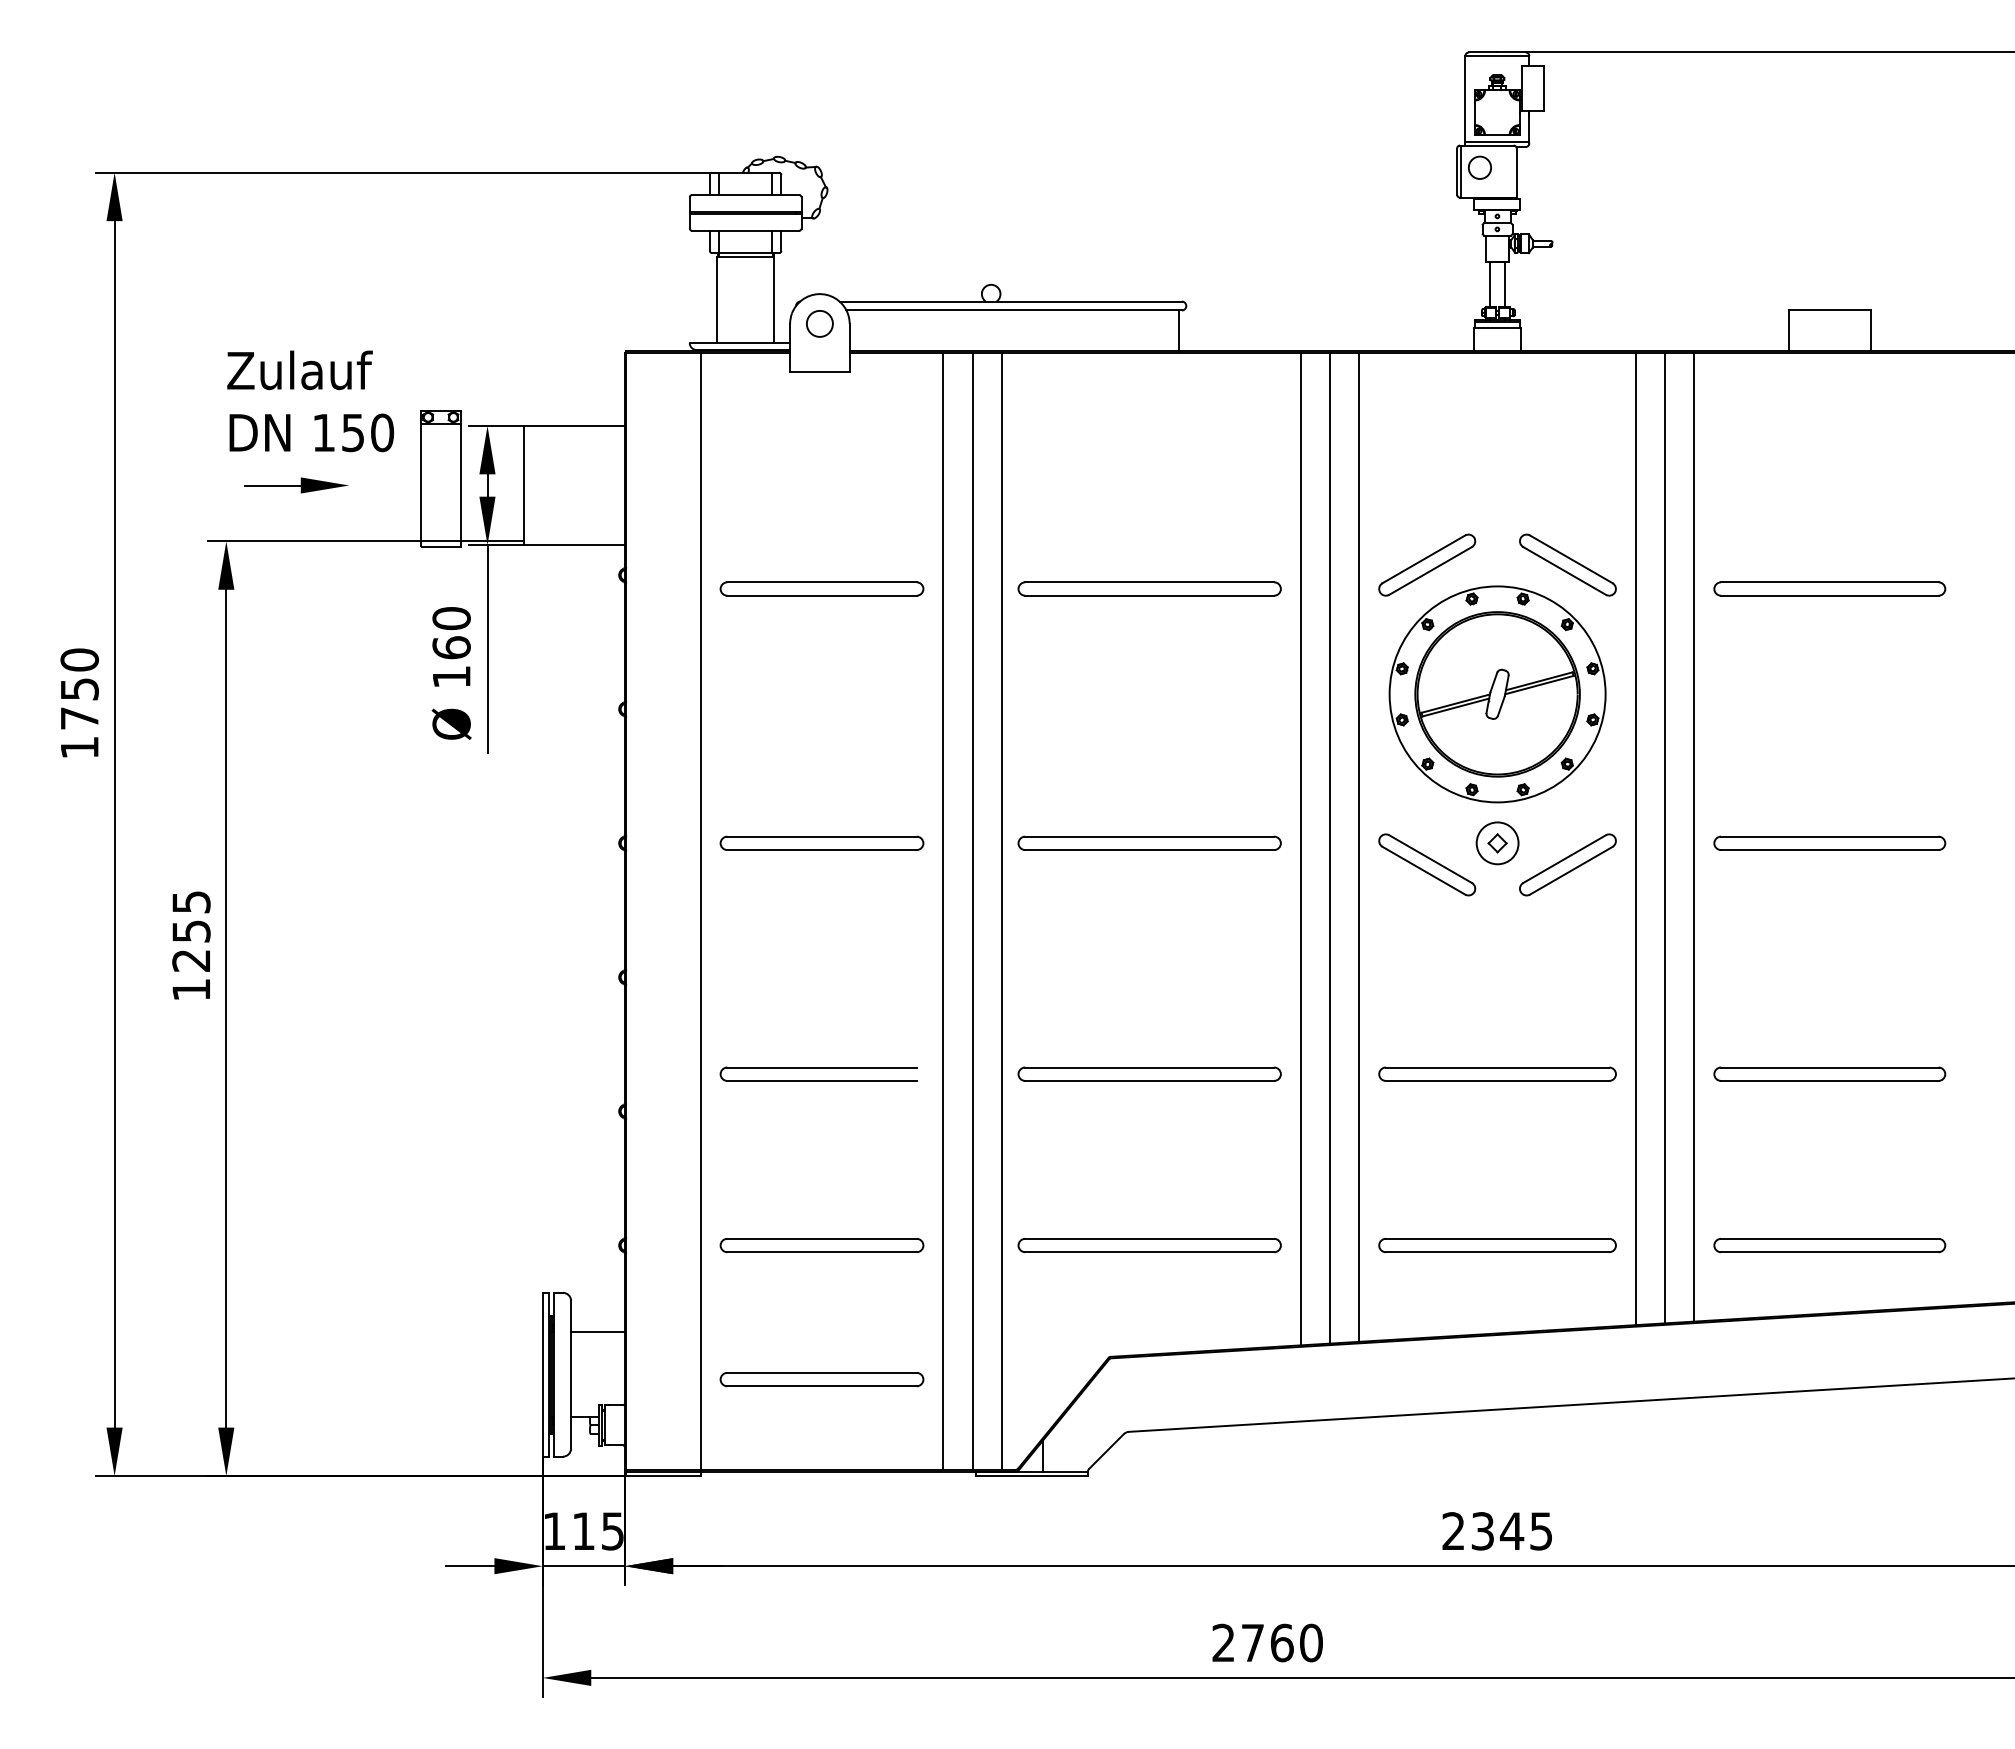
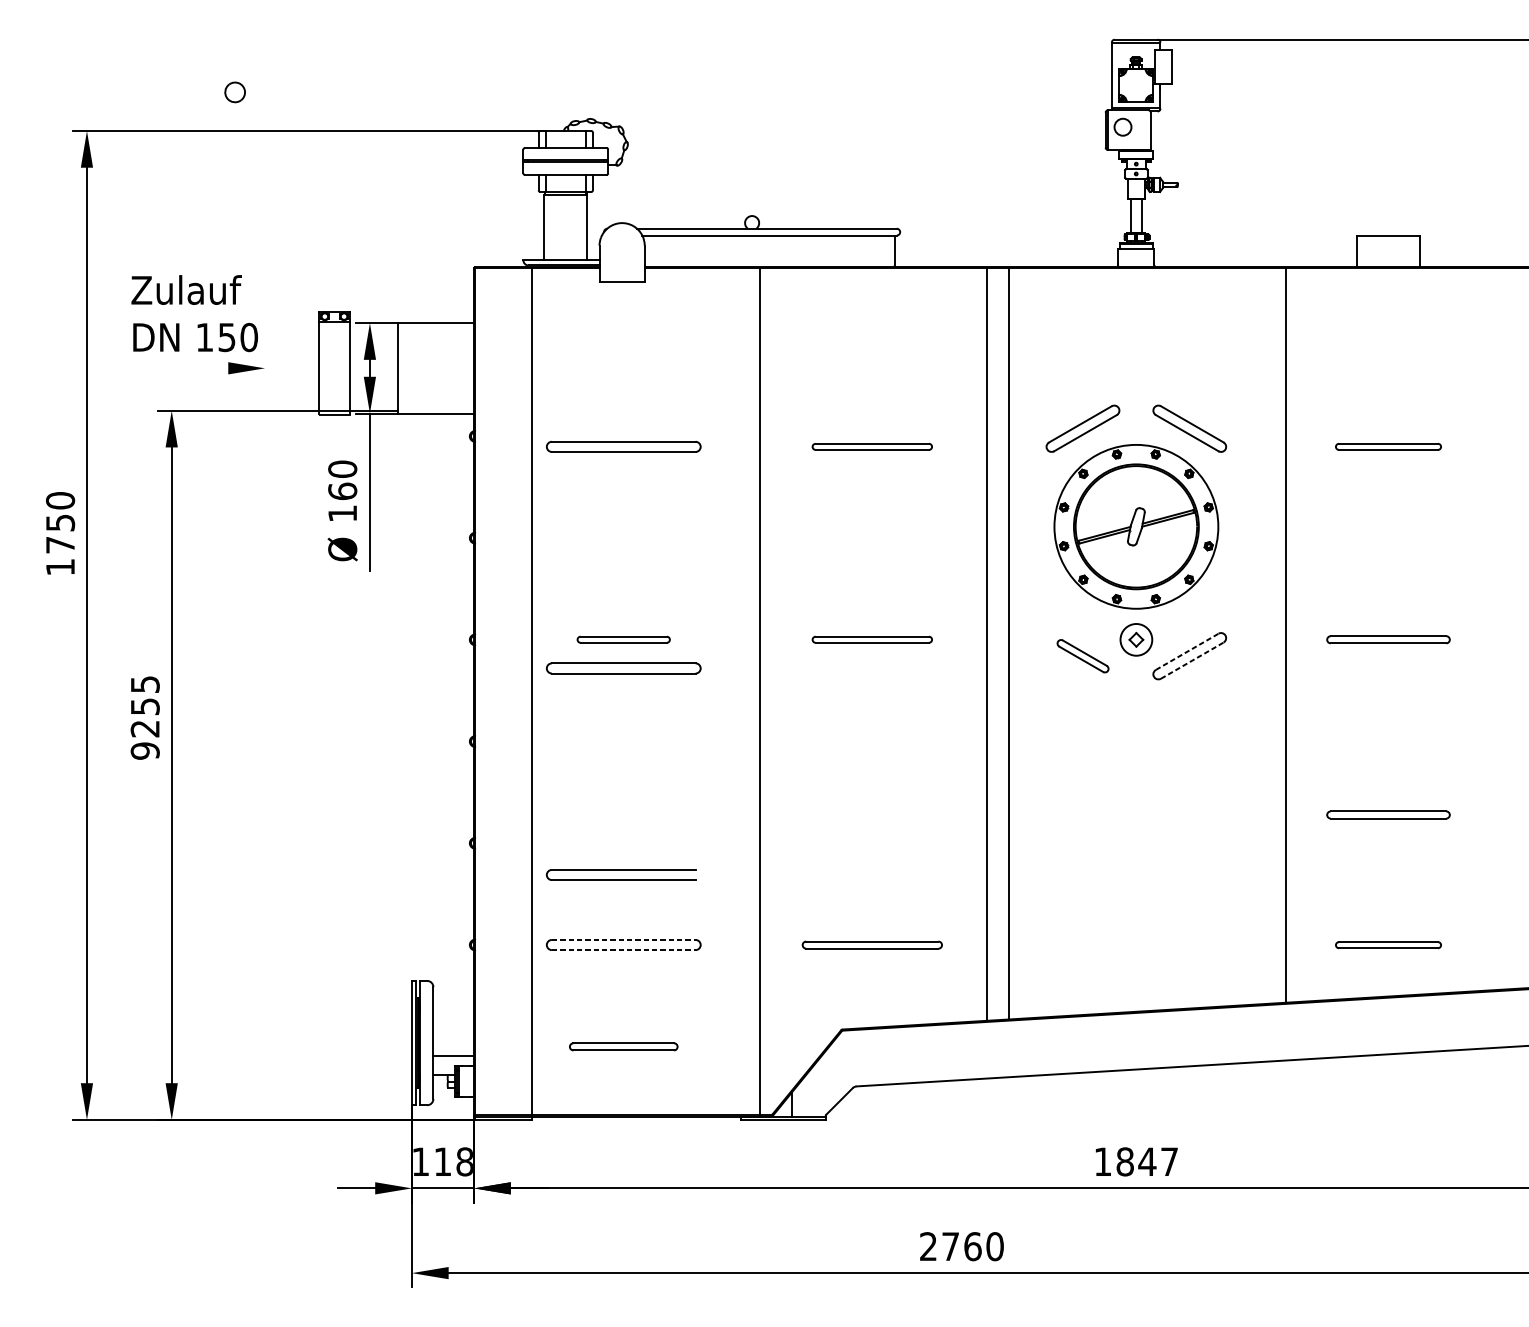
part: (819, 323) -> (234, 92), moved
text: (310, 401) -> (194, 313), moved
line: (272, 485) -> (206, 368), removed
part: (1149, 588) -> (872, 446), size x0.6
part: (1829, 588) -> (1388, 446), size x0.6
line: (1665, 837) -> (1263, 635), removed
line: (1635, 838) -> (1241, 636), removed
part: (821, 842) -> (623, 639), size x0.6
part: (1149, 842) -> (872, 639), size x0.6
part: (1829, 842) -> (1388, 639), size x0.7
line: (1359, 846) -> (1031, 642), removed
line: (1564, 859) -> (1187, 652), solid -> dashed
part: (1427, 864) -> (1083, 655), size x0.7
line: (1571, 870) -> (1192, 660), solid -> dashed
part: (821, 880) -> (623, 668), added
line: (943, 911) -> (715, 691), removed
line: (972, 911) -> (737, 691), removed
text: (191, 989) -> (145, 750), 1255 -> 9255
part: (818, 1073) -> (621, 874), moved
part: (1149, 1073) -> (872, 814), removed
part: (1497, 1073) -> (1136, 814), removed
part: (1829, 1073) -> (1388, 814), size x0.7
line: (822, 1238) -> (624, 939), solid -> dashed
part: (1149, 1245) -> (872, 945), size x0.7
part: (1497, 1245) -> (1136, 945), removed
part: (1829, 1245) -> (1388, 945), size x0.6
line: (822, 1252) -> (624, 950), solid -> dashed
line: (597, 1332) -> (453, 1055), moved
part: (821, 1379) -> (623, 1046), size x0.7
text: (612, 1531) -> (464, 1162), 115 -> 118
text: (1497, 1531) -> (1136, 1162), 2345 -> 1847

